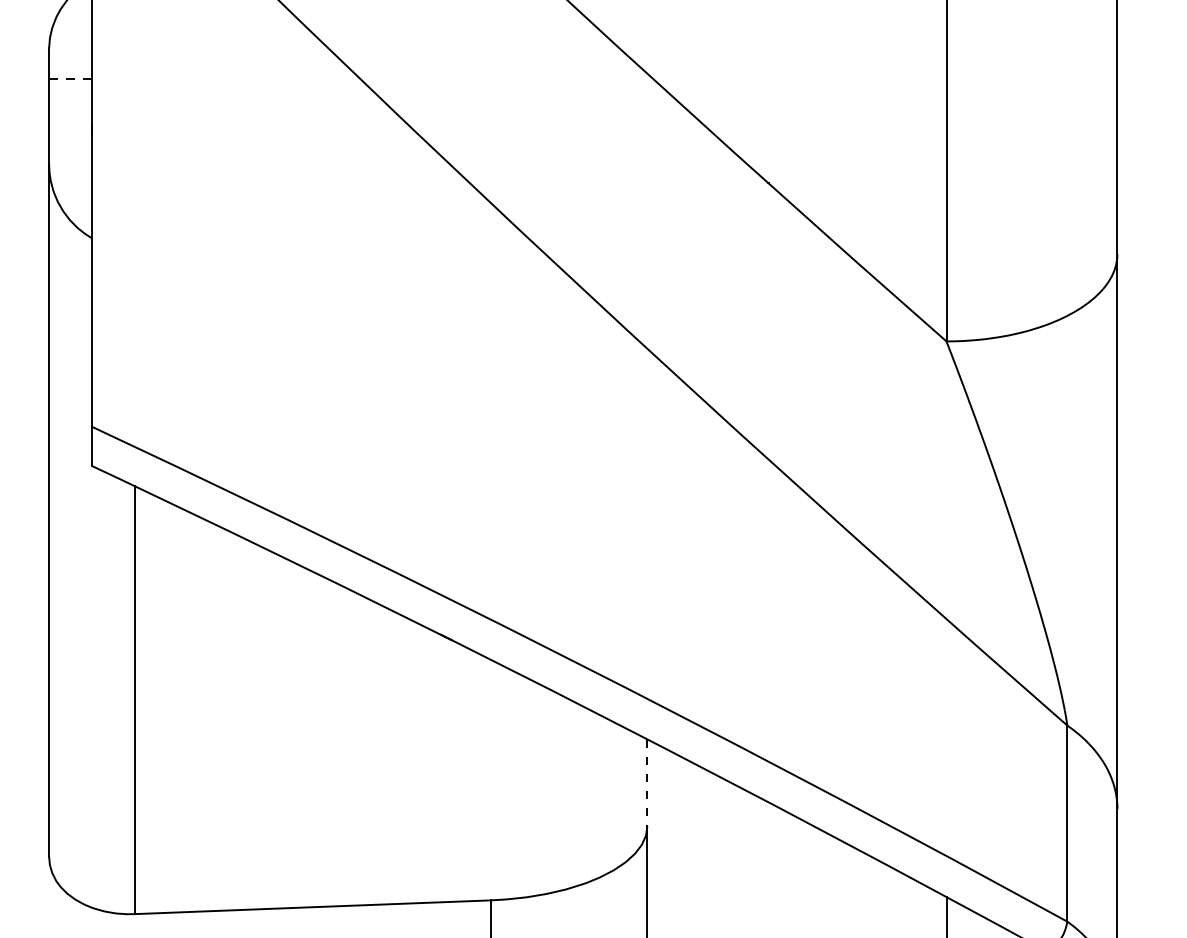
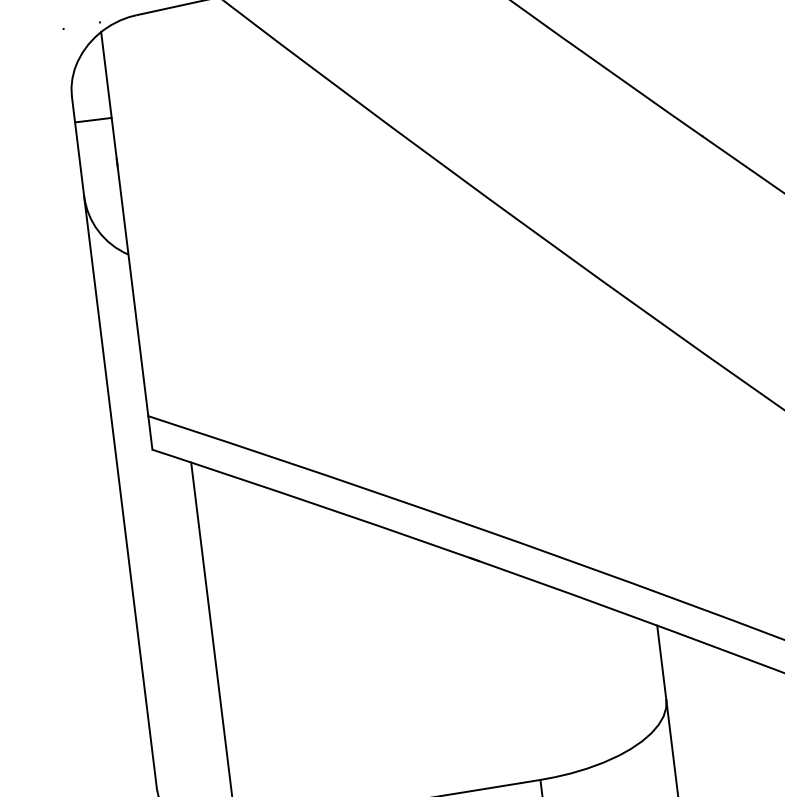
line: (71, 78) -> (94, 119), dashed -> solid
line: (647, 783) -> (661, 663), dashed -> solid

